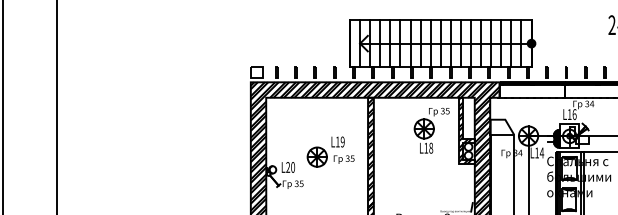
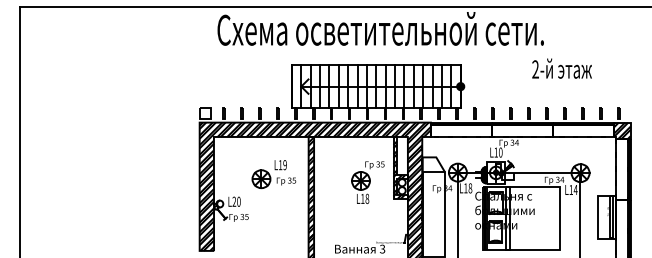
text: (574, 114) -> (500, 152), L16 -> L10
part: (431, 130) -> (367, 182), moved
part: (330, 152) -> (273, 174), moved
text: (542, 153) -> (470, 188), L14 -> L18

